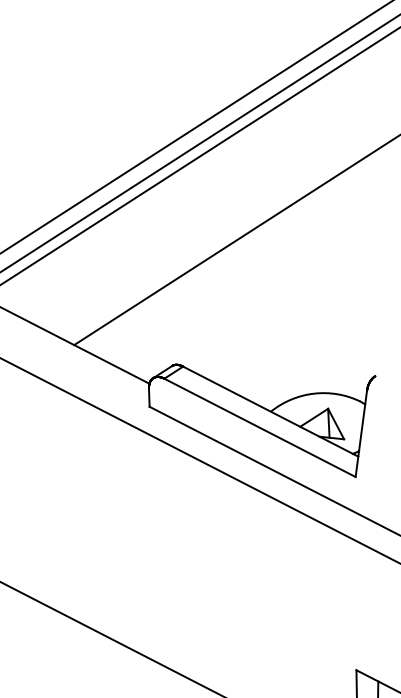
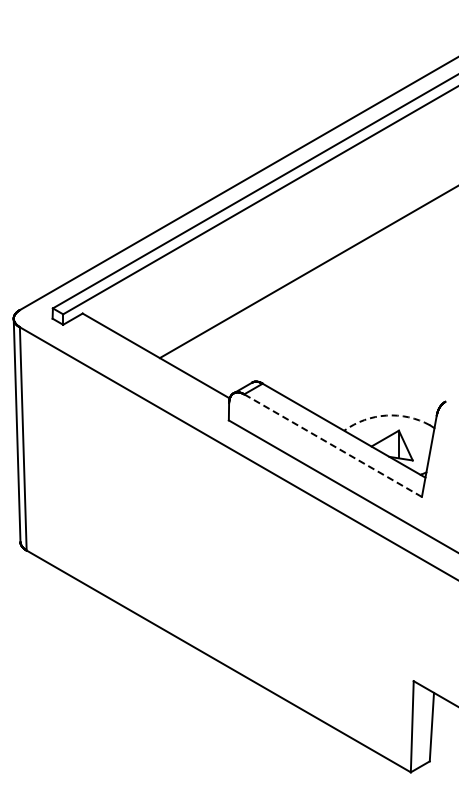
arc: (314, 393) -> (386, 415), solid -> dashed
line: (260, 427) -> (333, 445), solid -> dashed

